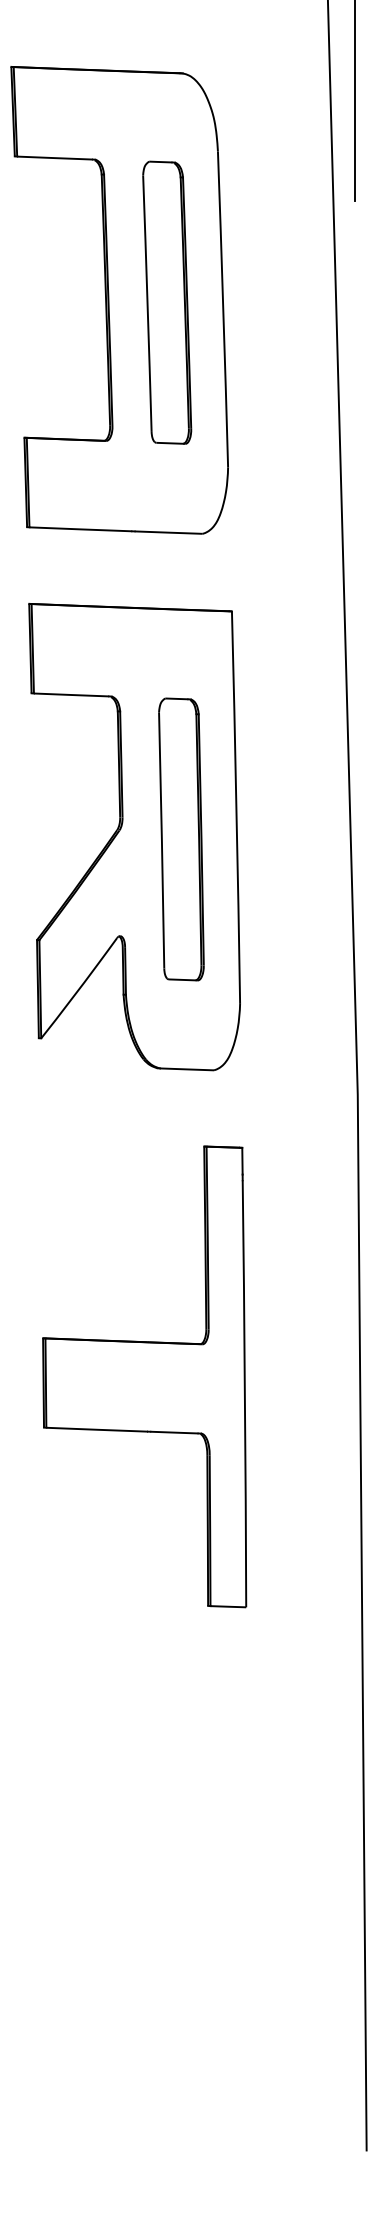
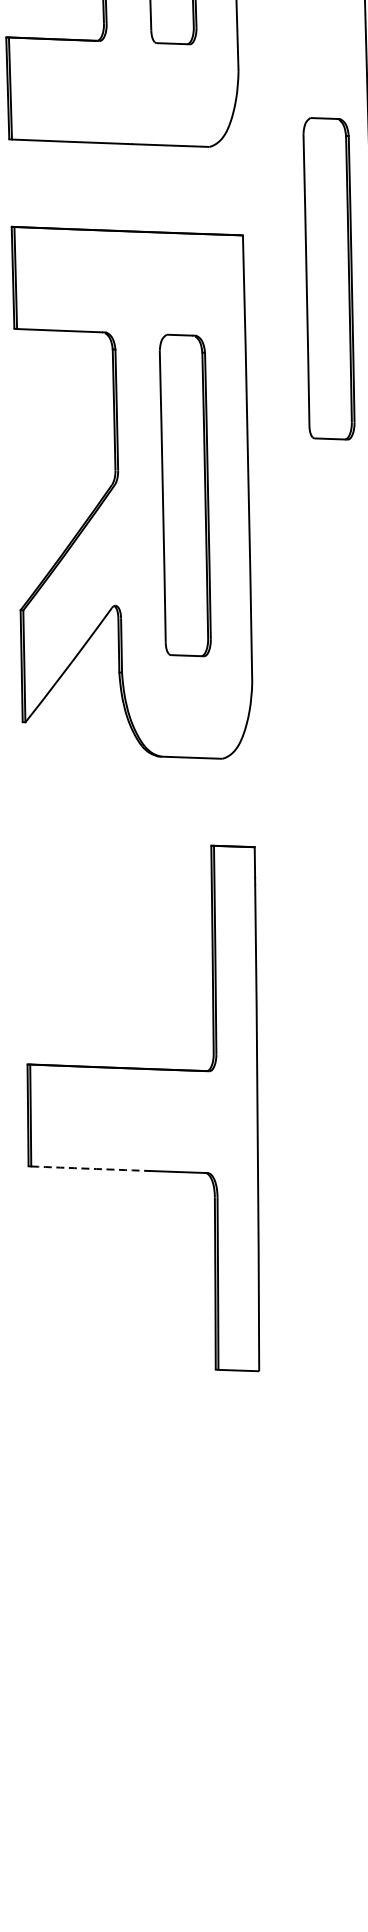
part: (307, 649) -> (329, 278), added
arc: (97, 1429) -> (89, 1168), solid -> dashed

